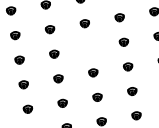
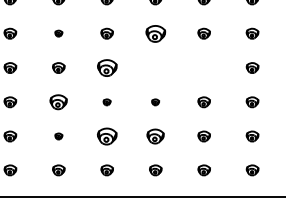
part: (84, 23) -> (155, 33), size x1.6
part: (15, 35) -> (58, 33), size x0.6
part: (123, 42) -> (203, 67), removed
part: (53, 53) -> (106, 67), size x1.6
part: (93, 73) -> (155, 102), size x0.6
part: (58, 79) -> (106, 102), size x0.6
part: (23, 84) -> (58, 102), size x1.4
part: (97, 97) -> (155, 136), size x1.4
part: (62, 103) -> (106, 136), size x1.6
part: (27, 109) -> (58, 136), size x0.6

